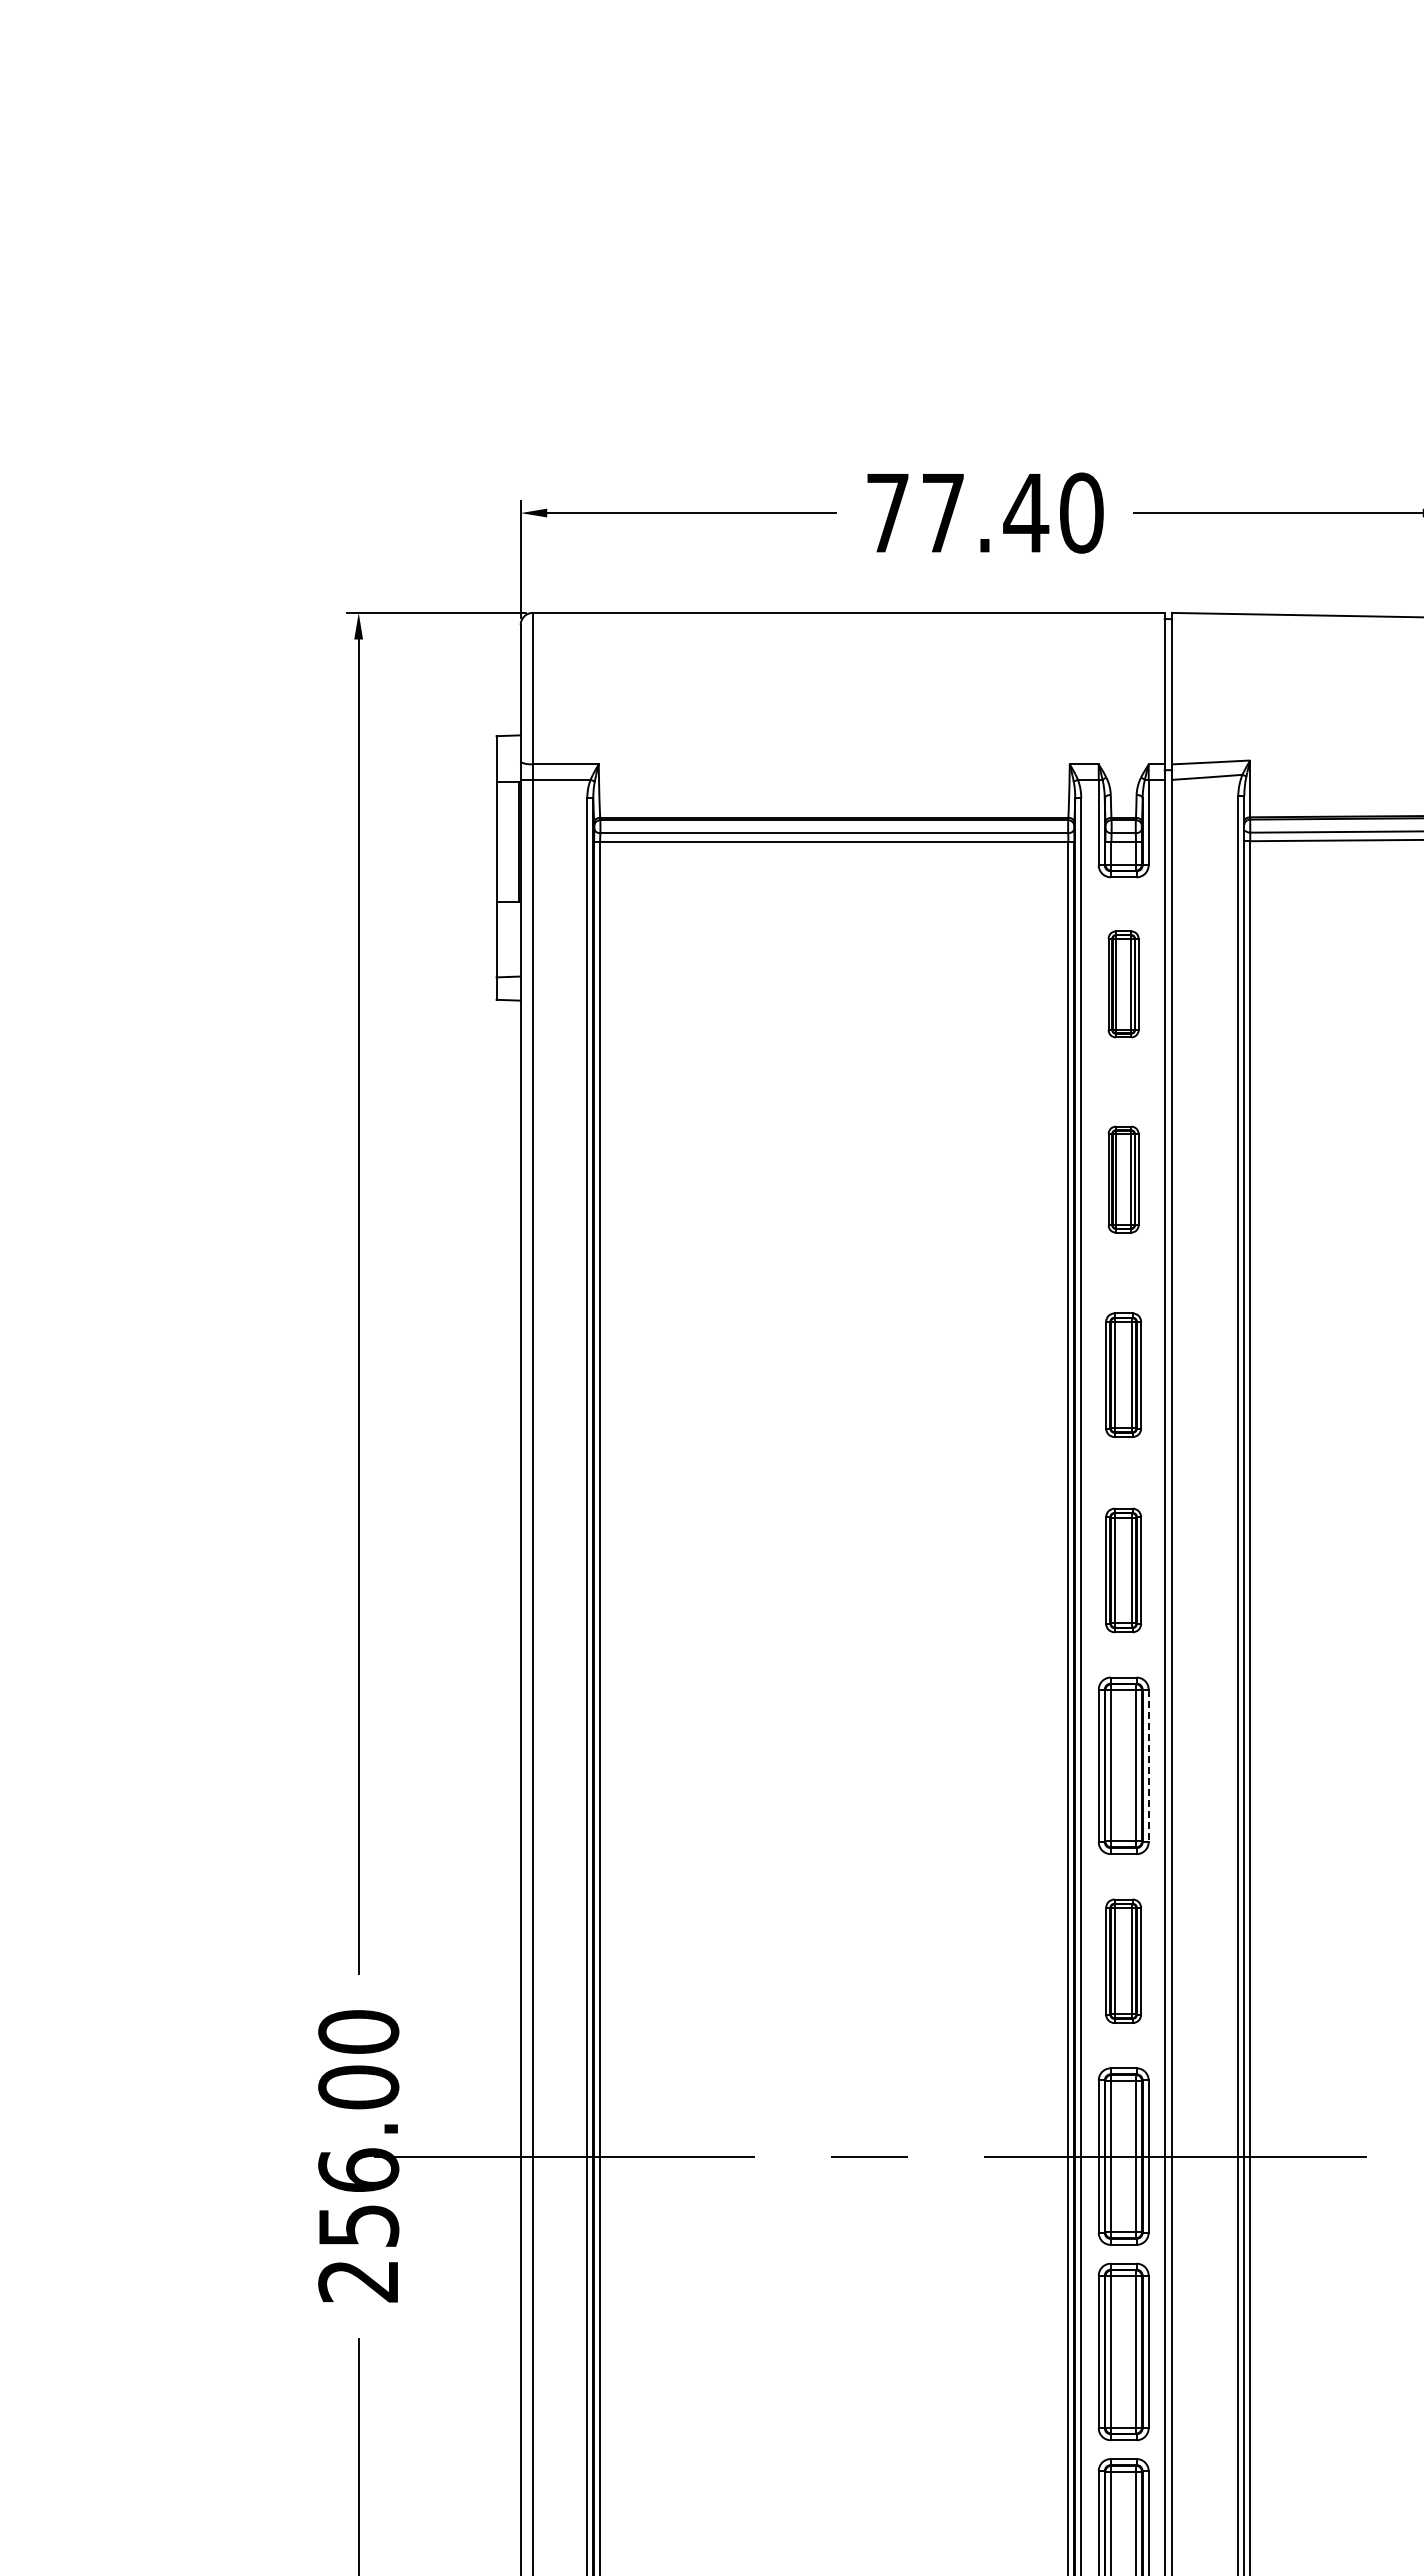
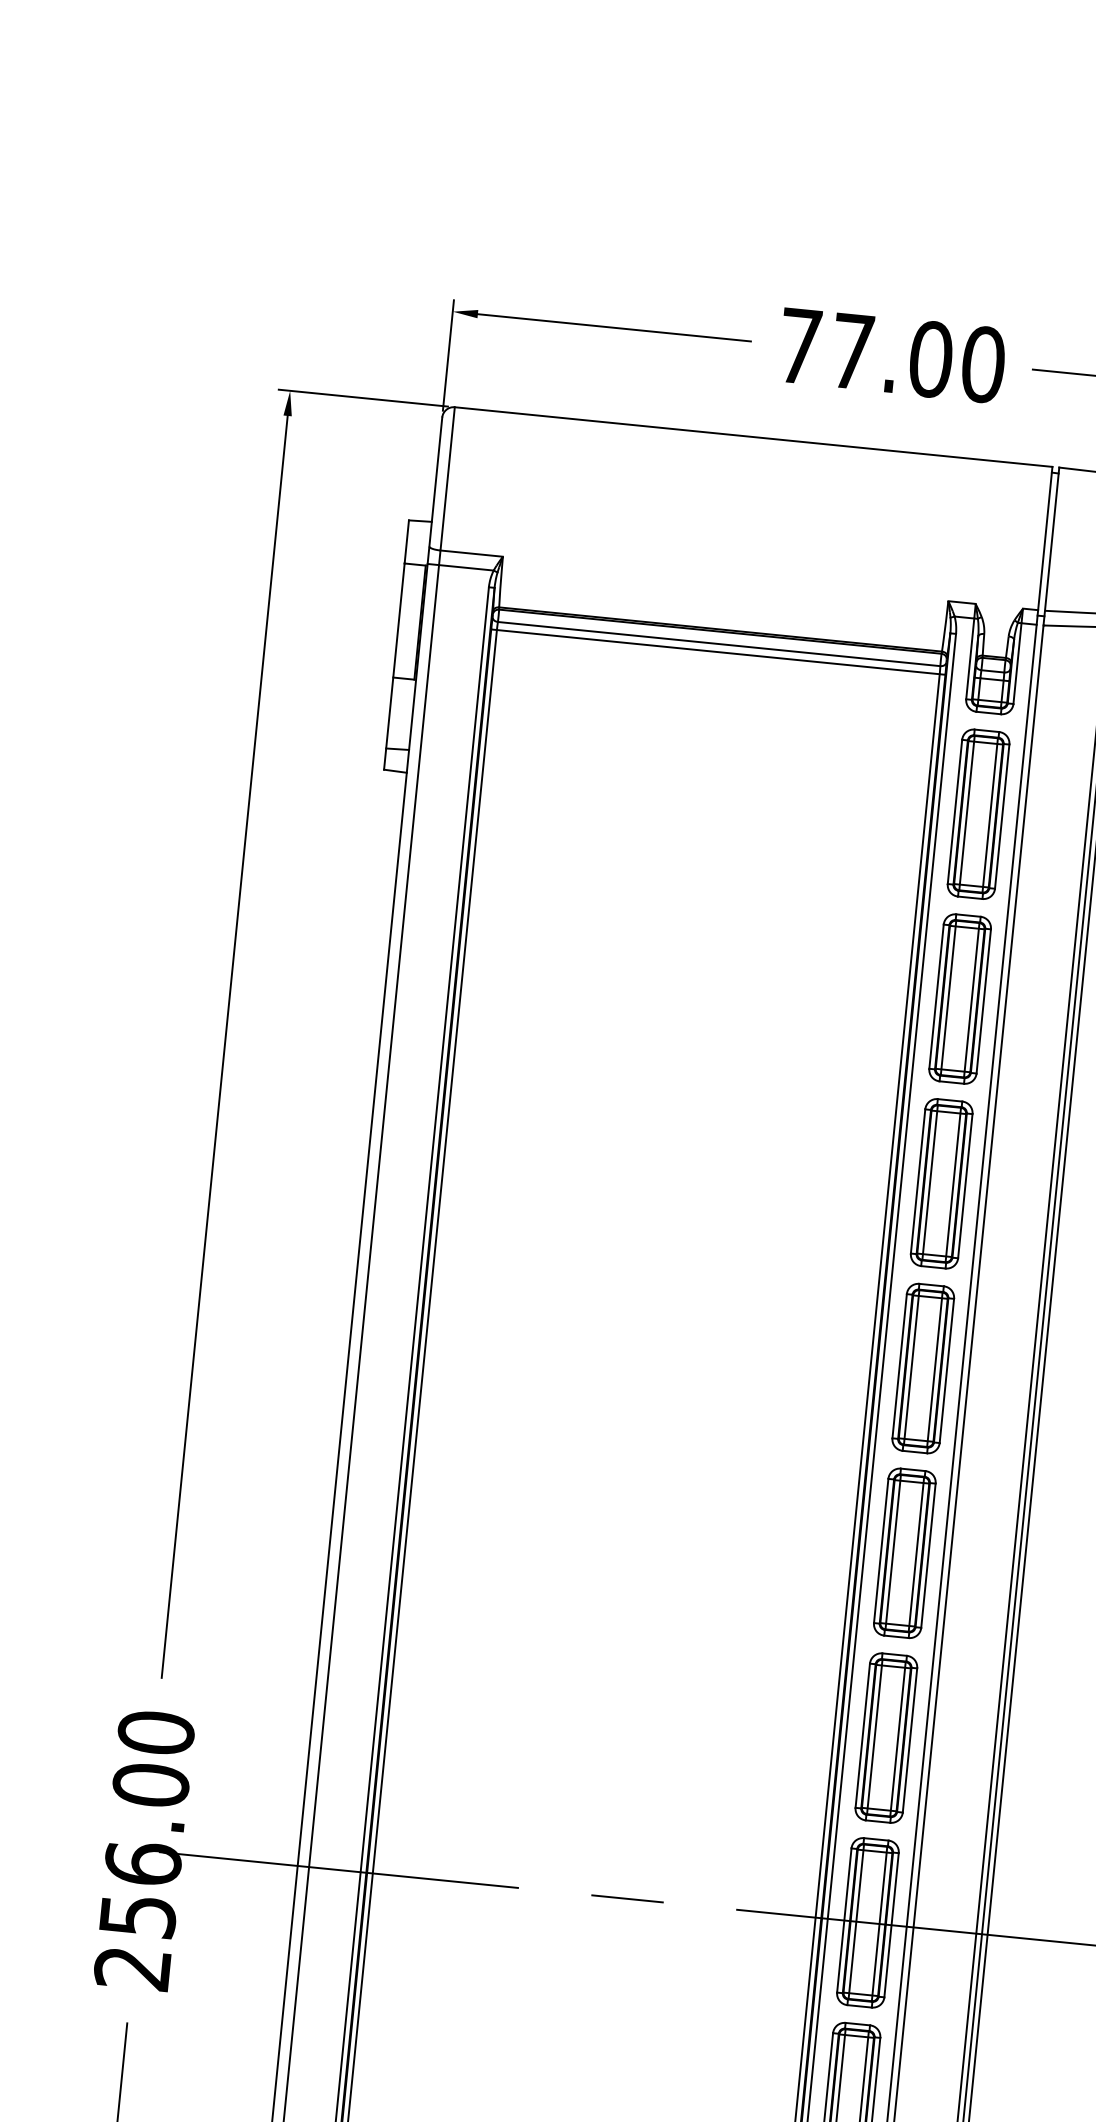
text: (1026, 512) -> (931, 358), 77.40 -> 77.00
part: (1123, 984) -> (978, 814), size x1.67
part: (1123, 1179) -> (959, 998), size x1.67
part: (1123, 1375) -> (941, 1184), size x1.43
part: (1123, 1570) -> (923, 1368), size x1.43
line: (1148, 1766) -> (928, 1556), dashed -> solid
part: (1123, 1961) -> (886, 1738), size x1.43

